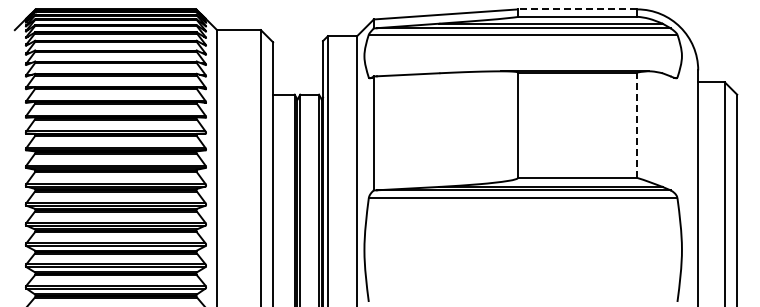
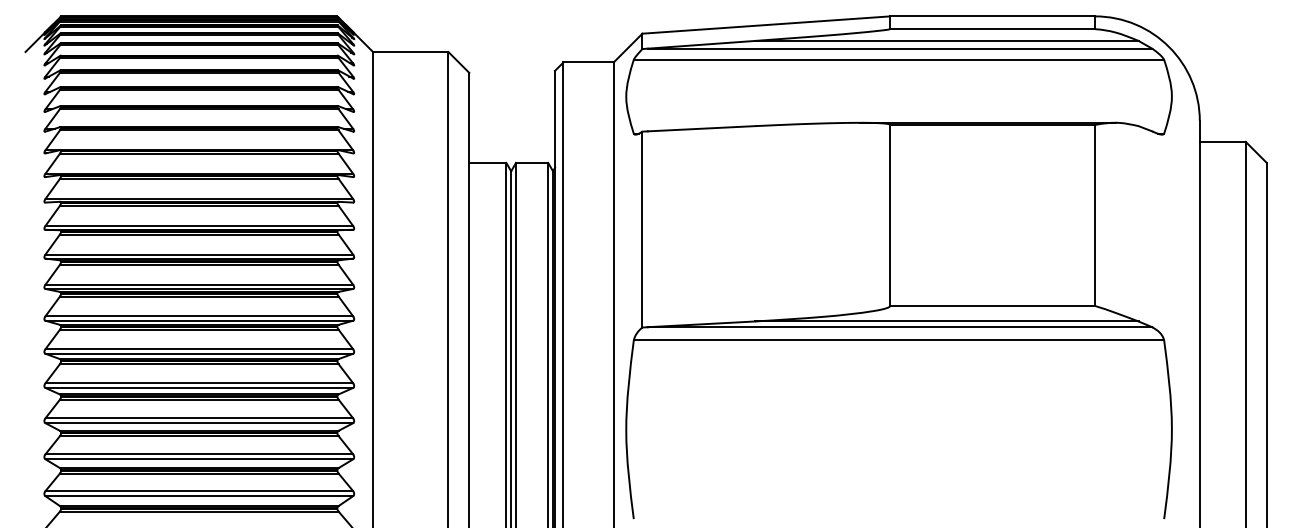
line: (577, 9) -> (992, 16), dashed -> solid
line: (637, 125) -> (1095, 215), dashed -> solid

